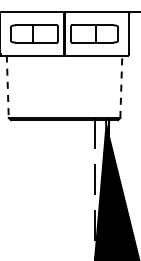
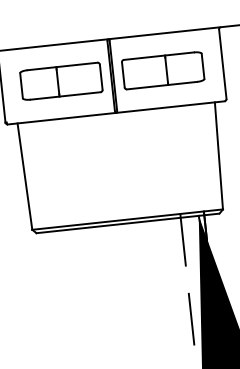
line: (121, 86) -> (219, 155), dashed -> solid
line: (7, 87) -> (24, 177), dashed -> solid

